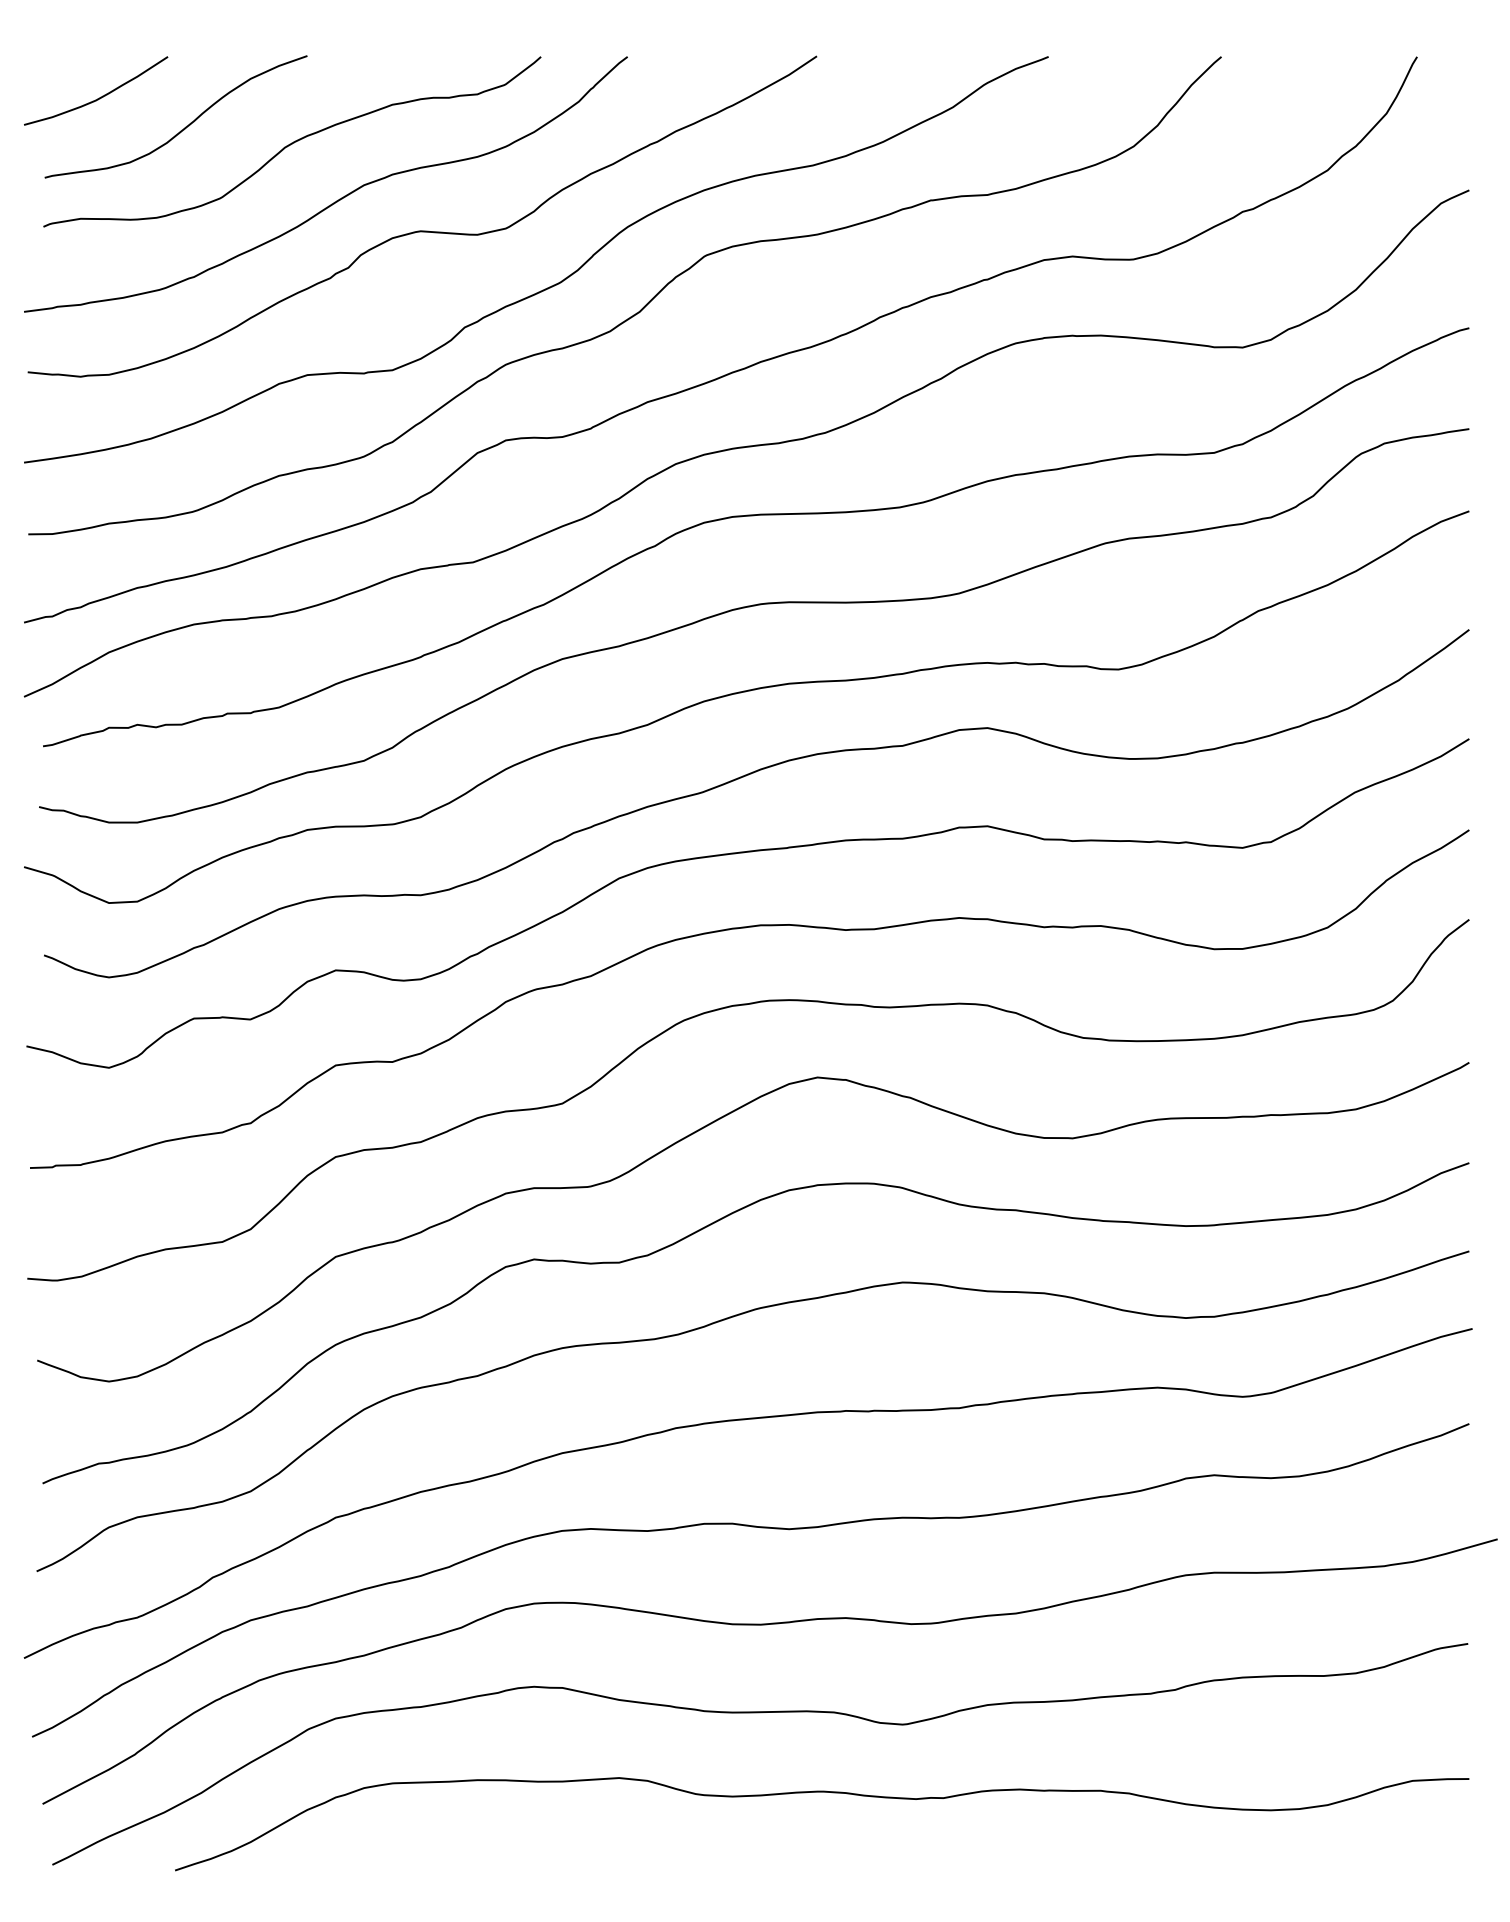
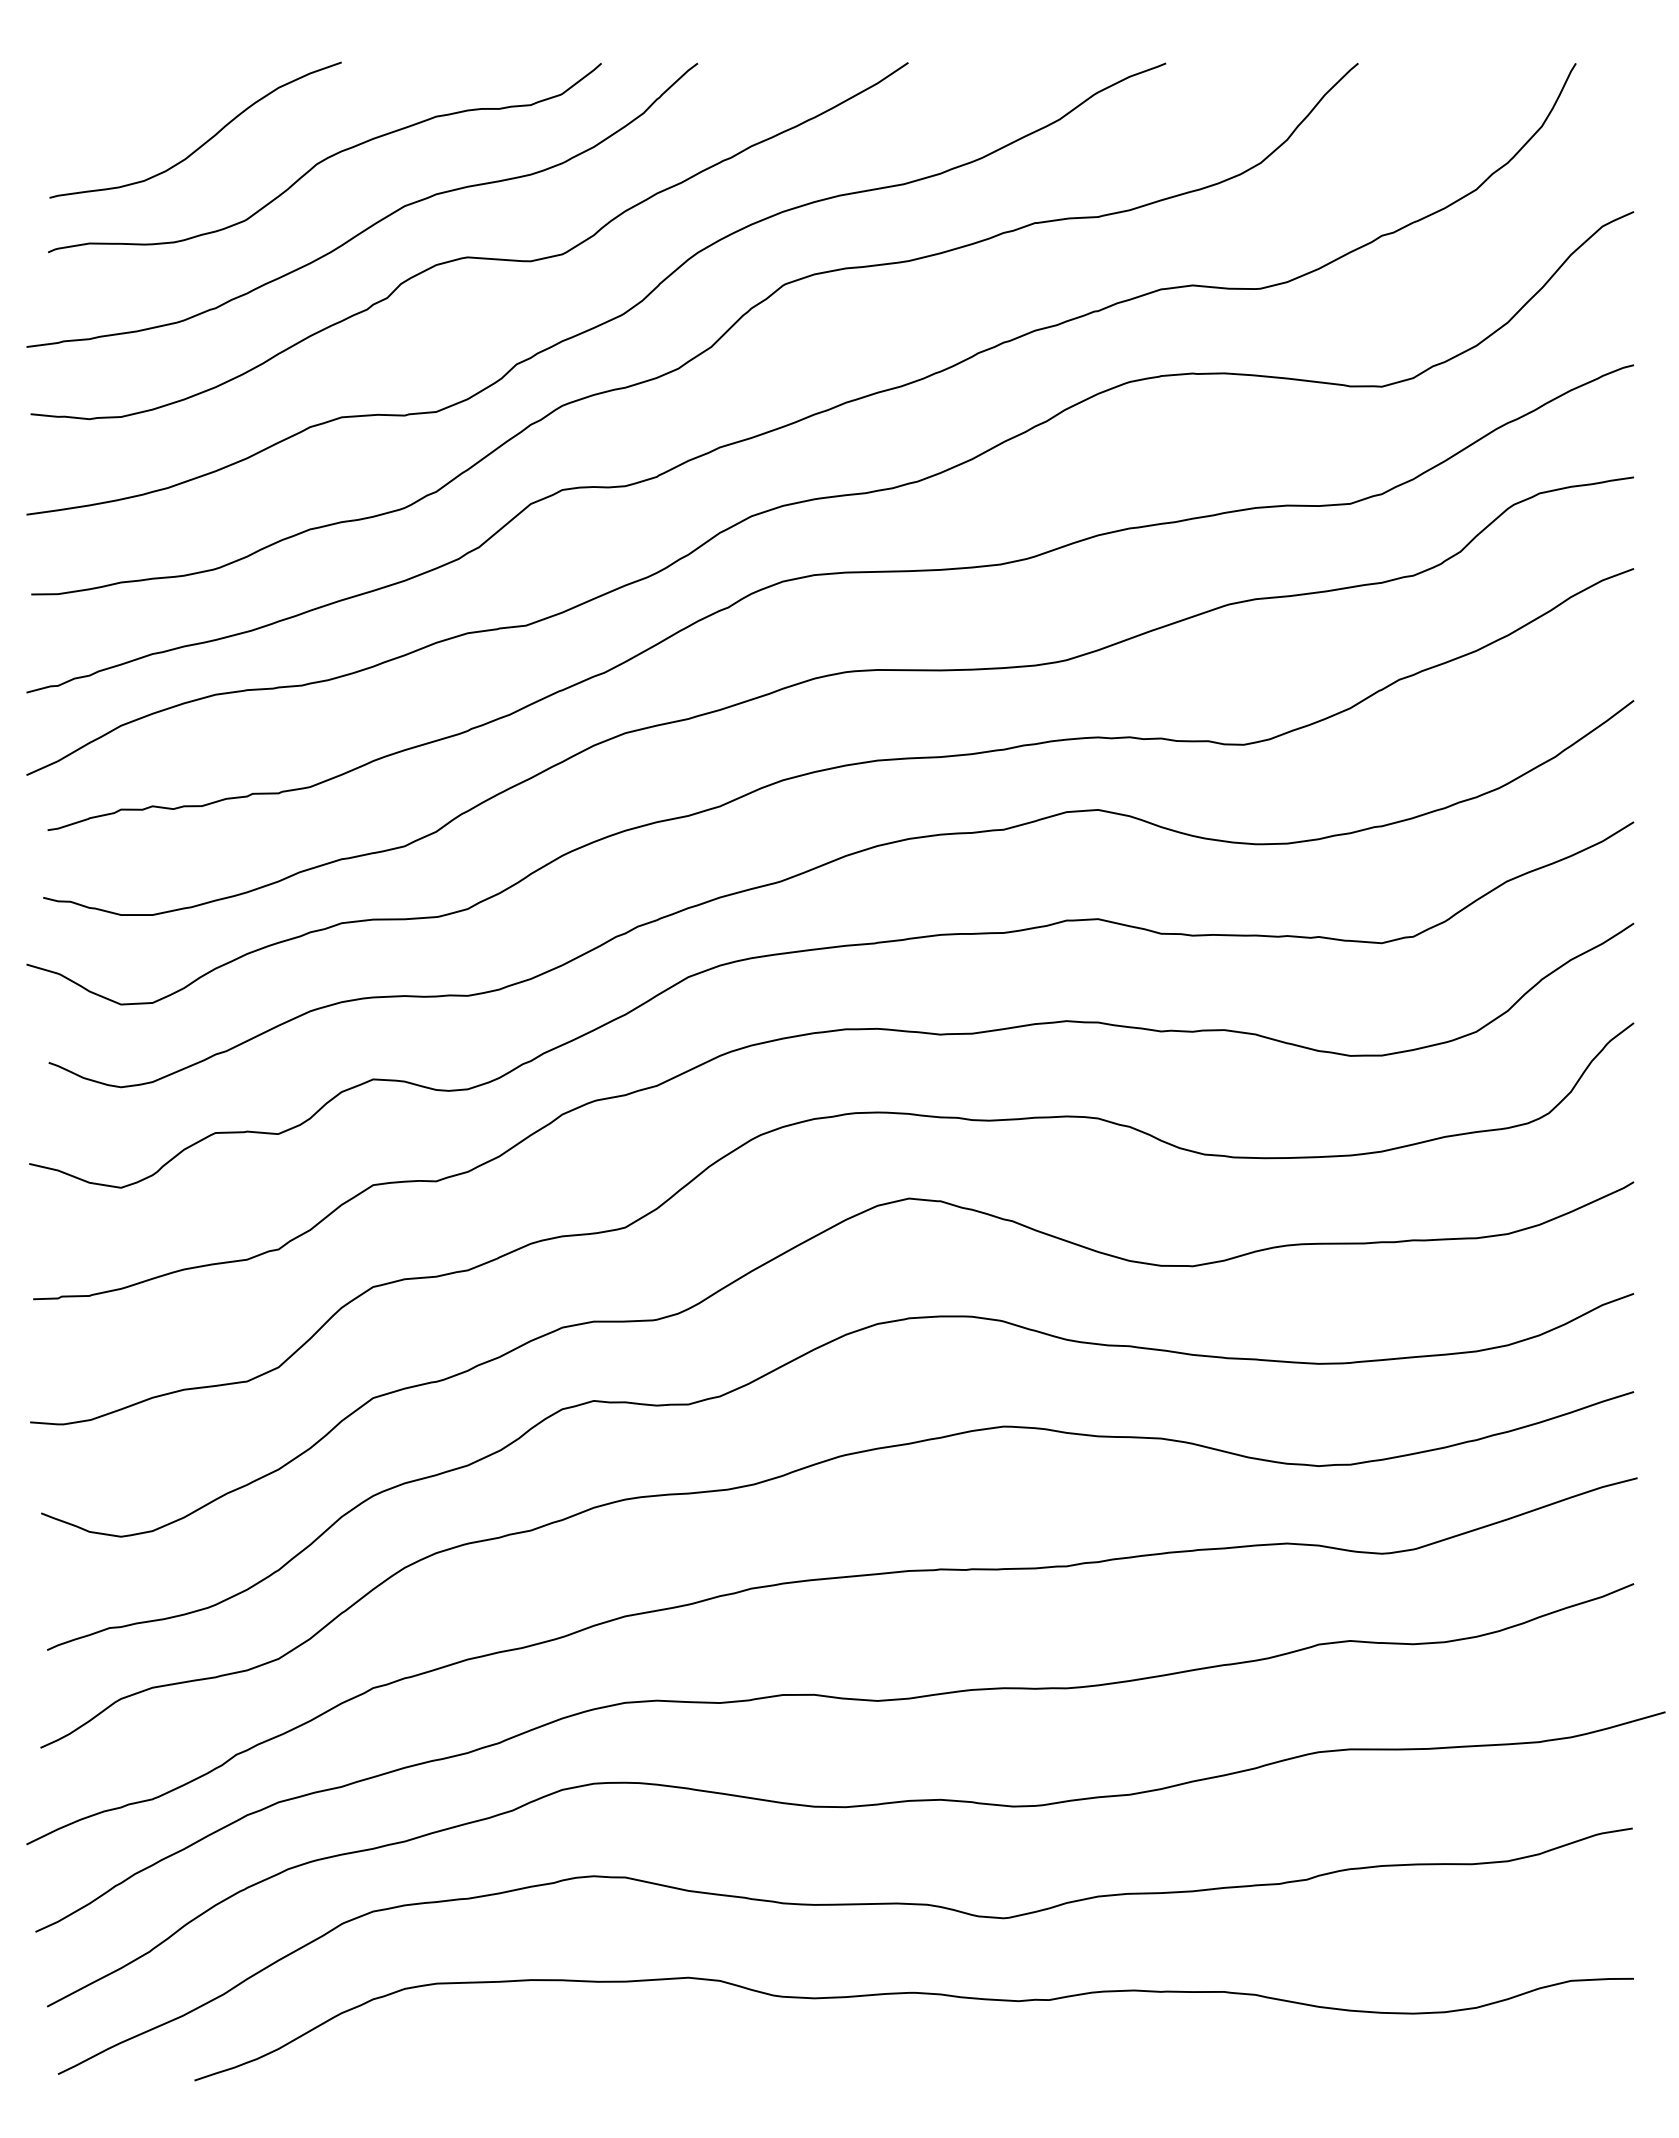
curve: (99, 97) -> (110, 108), removed

